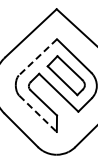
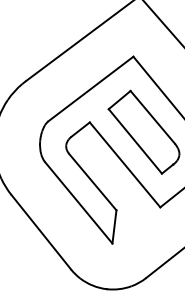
line: (37, 57) -> (90, 89), dashed -> solid
line: (38, 114) -> (79, 204), dashed -> solid

